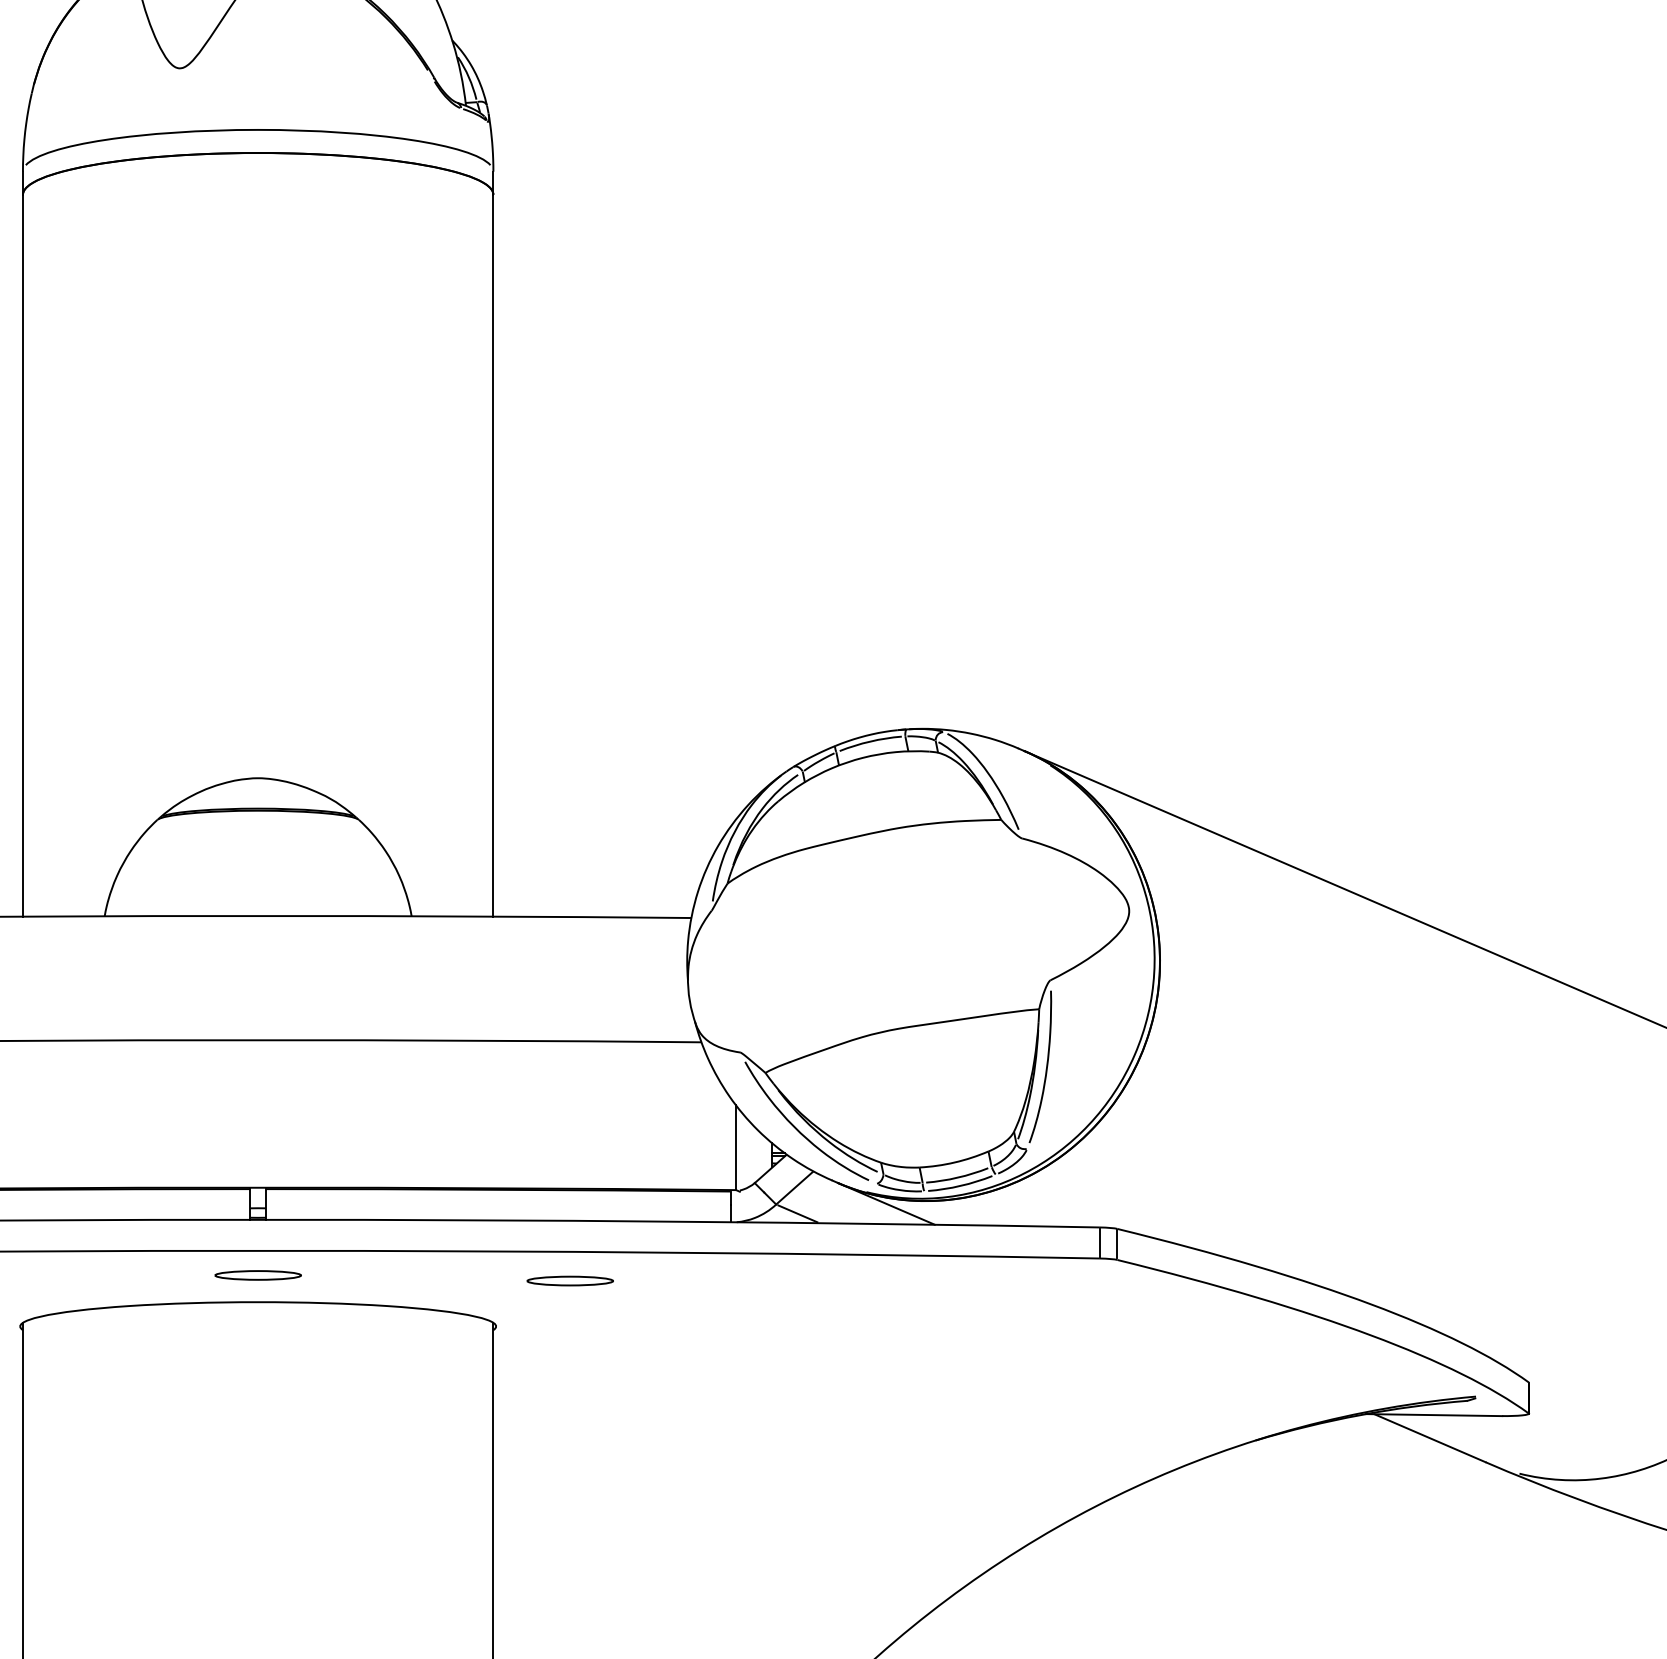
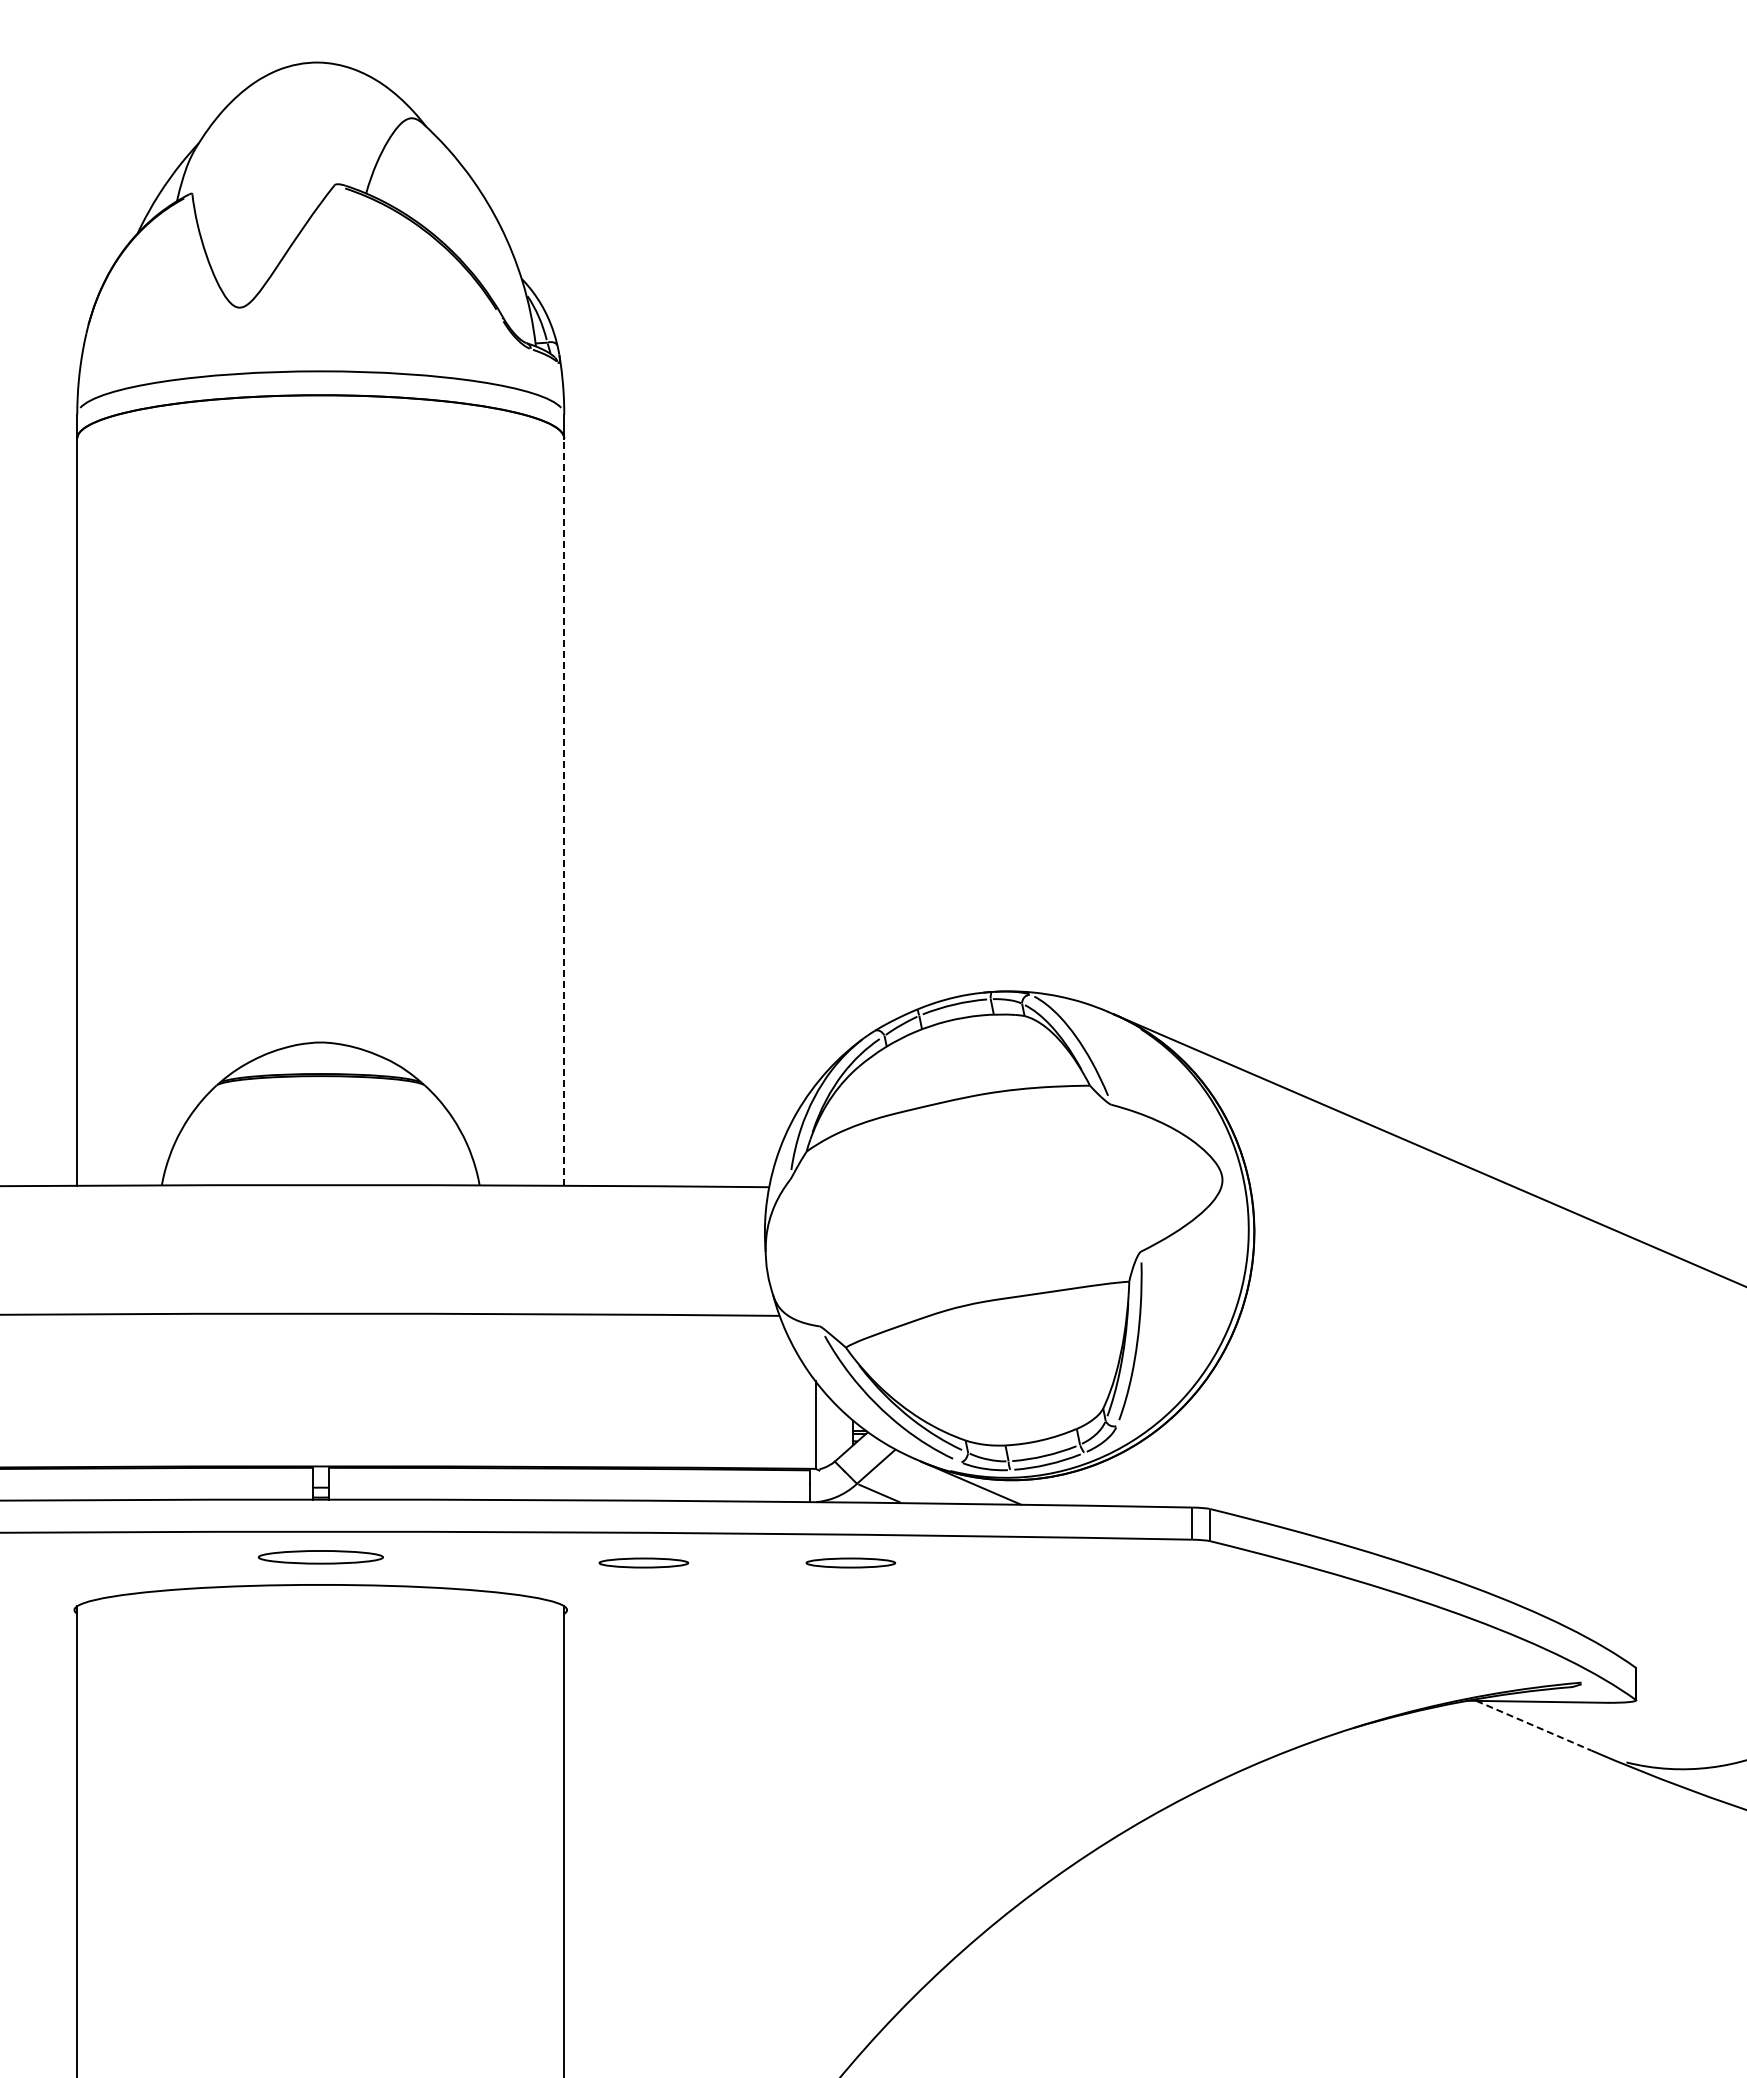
line: (493, 556) -> (564, 812), solid -> dashed
part: (257, 1274) -> (320, 1556), size x1.4
part: (769, 1280) -> (850, 1562), added
line: (1429, 1438) -> (1533, 1725), solid -> dashed

